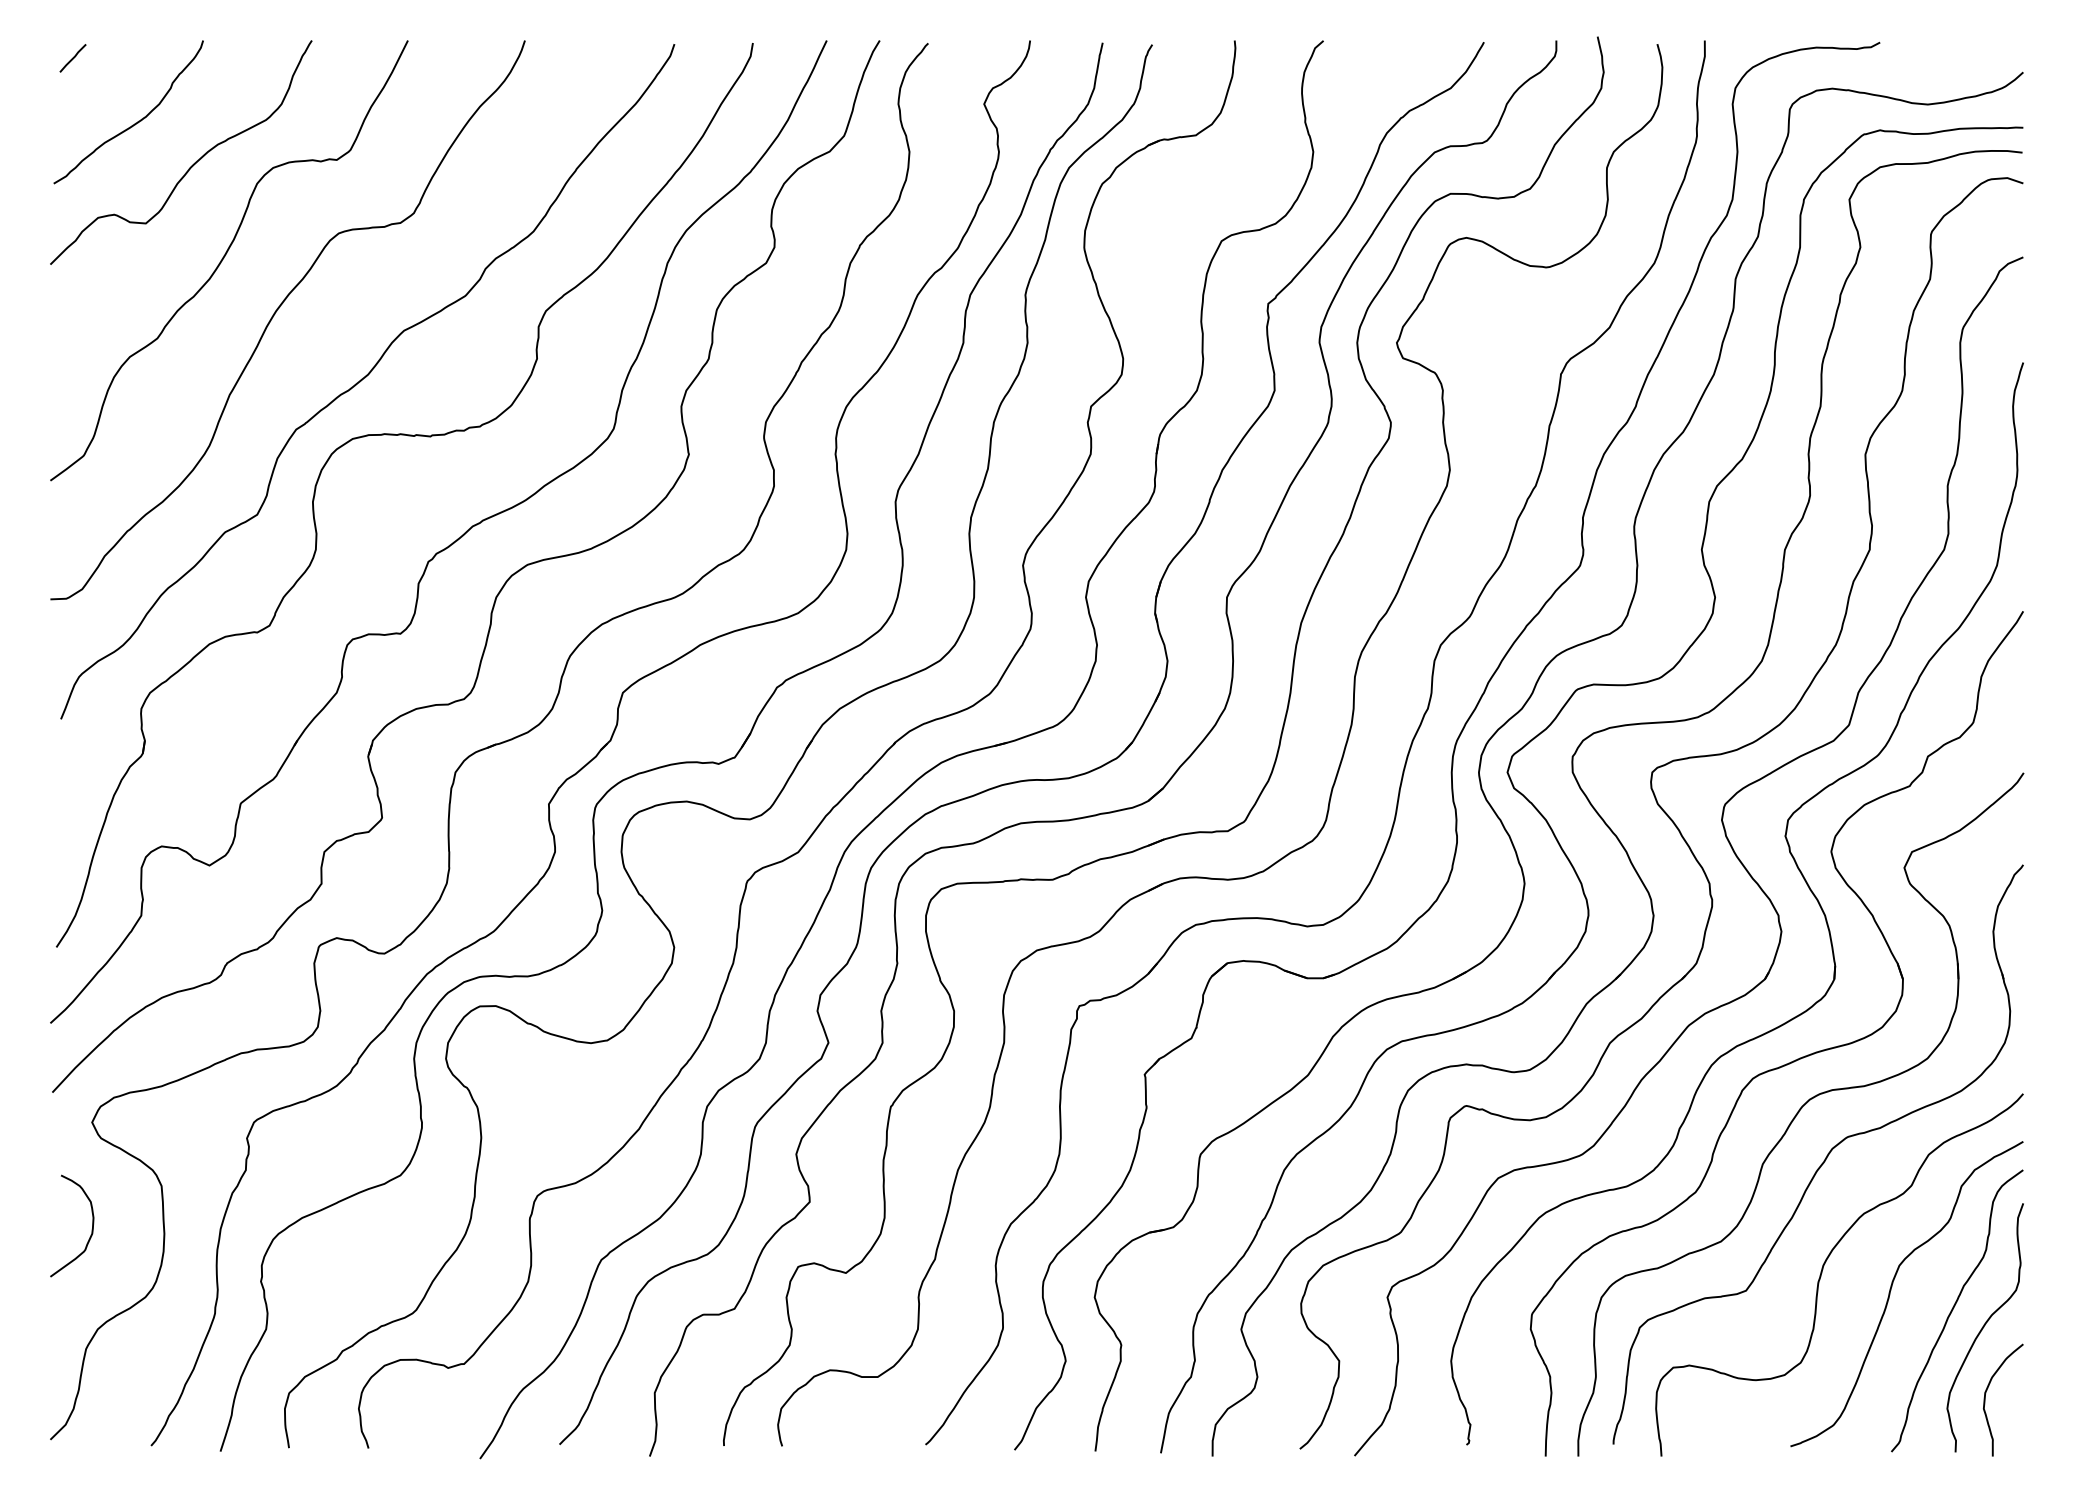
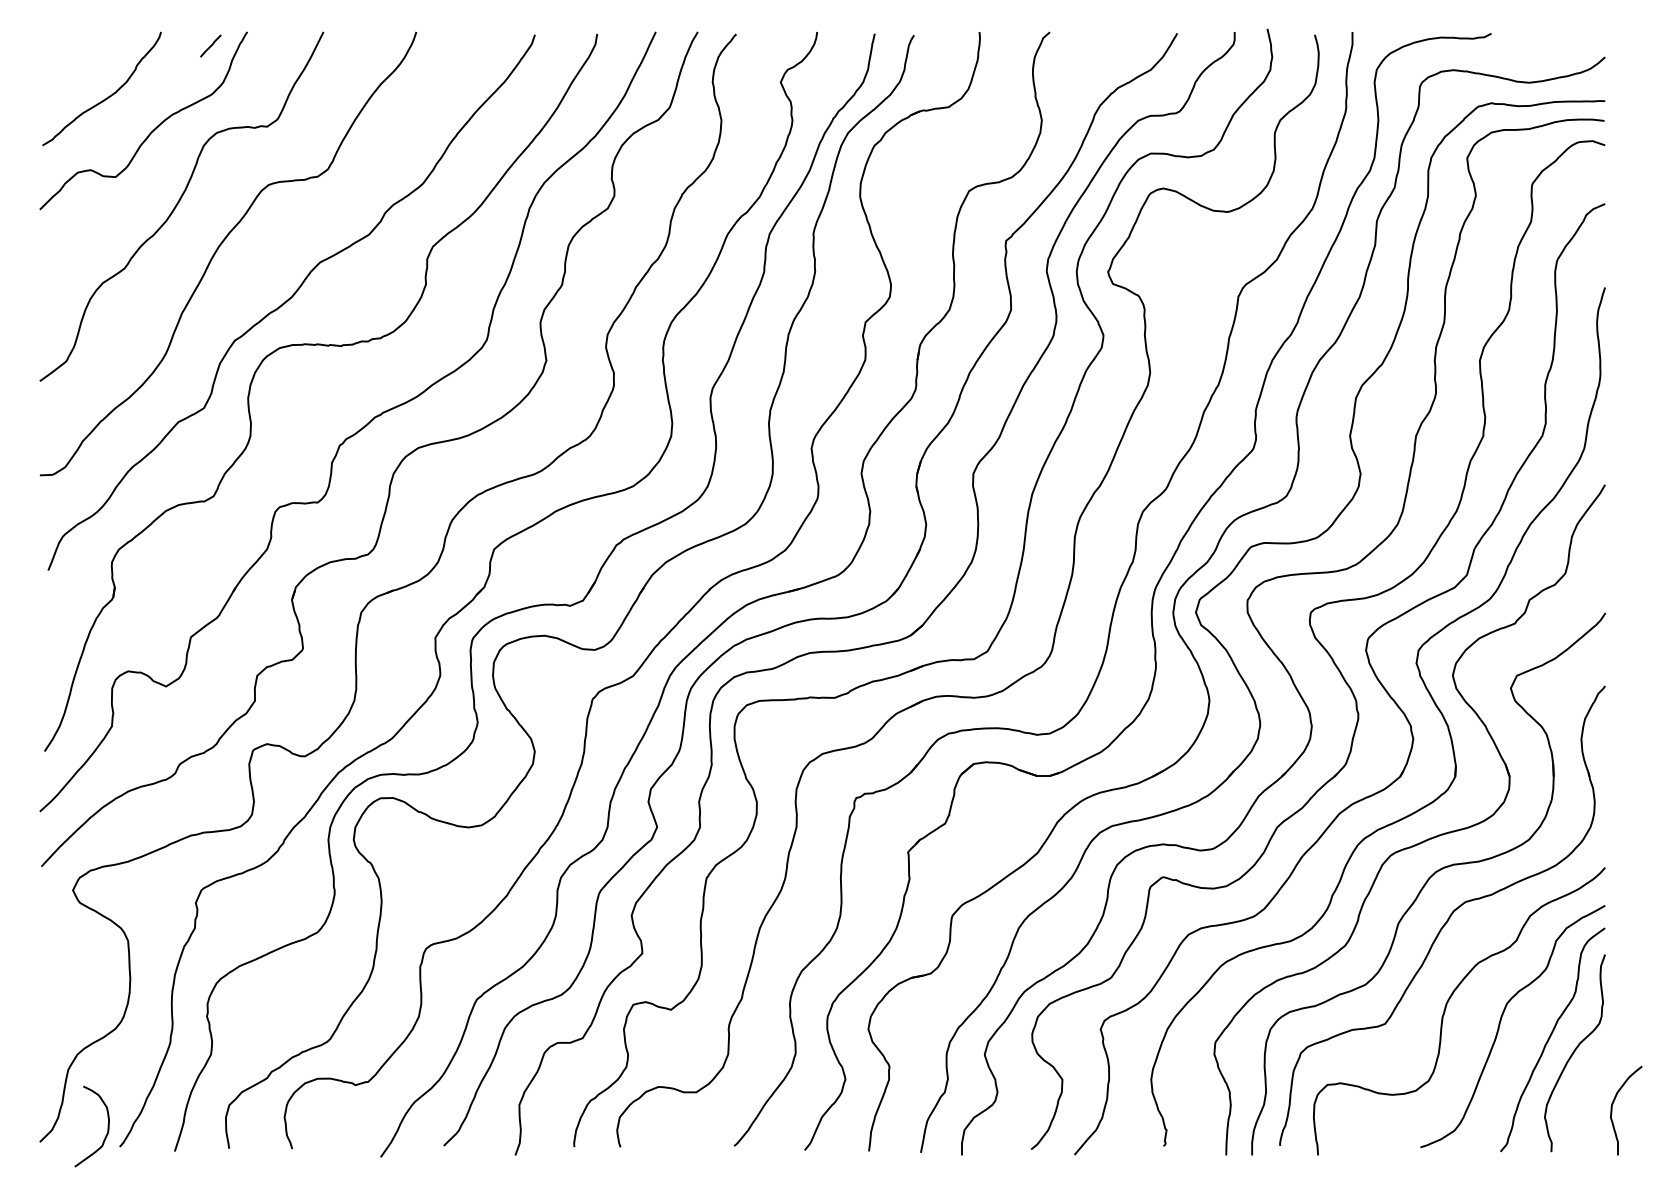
line: (72, 57) -> (210, 45), moved
curve: (91, 1225) -> (107, 1126), moved
curve: (1985, 1399) -> (1612, 1110), moved

